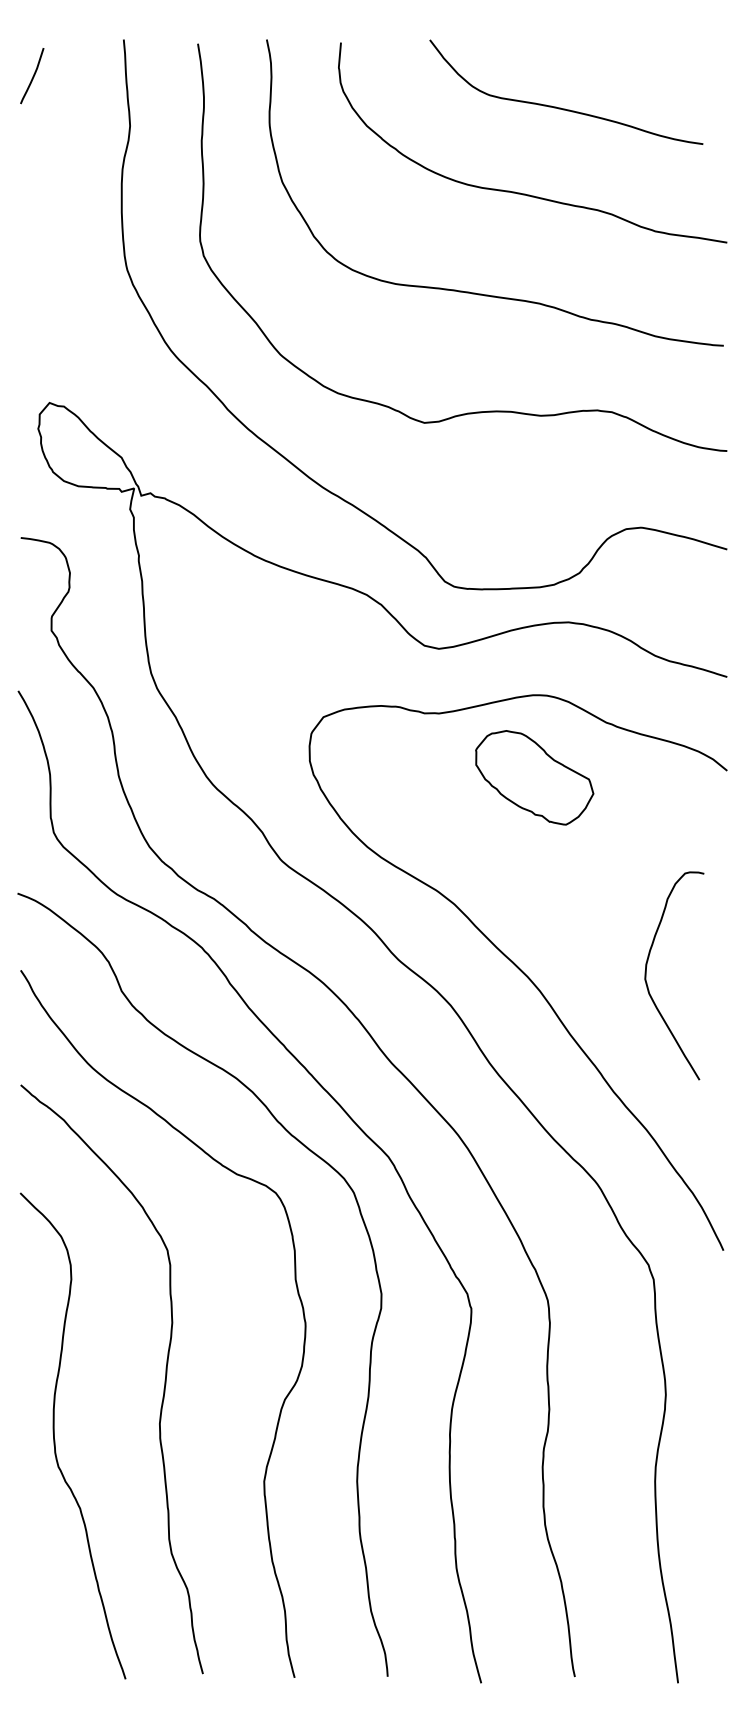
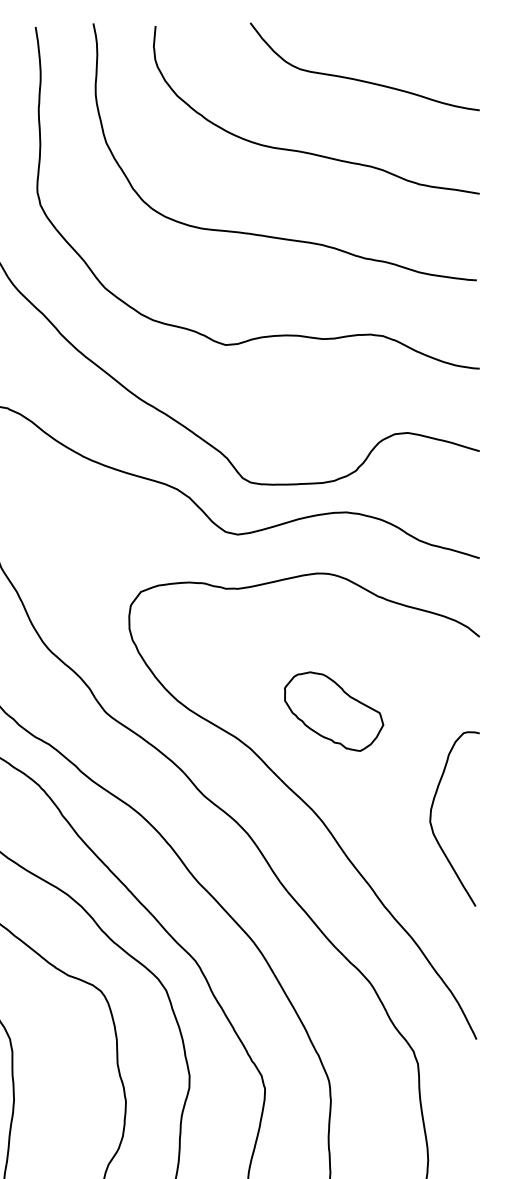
curve: (565, 108) -> (364, 80), moved
part: (534, 777) -> (333, 711), moved
curve: (647, 982) -> (432, 824), moved

